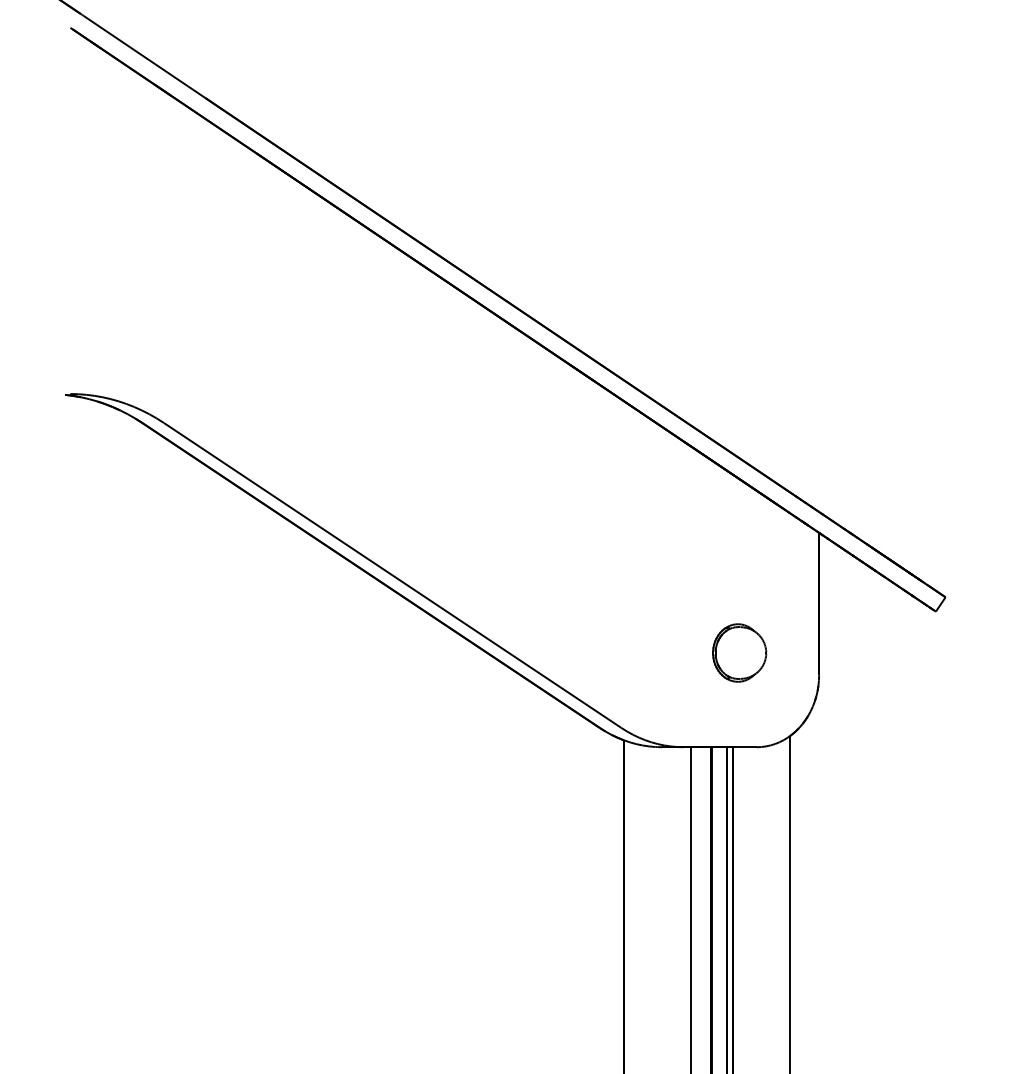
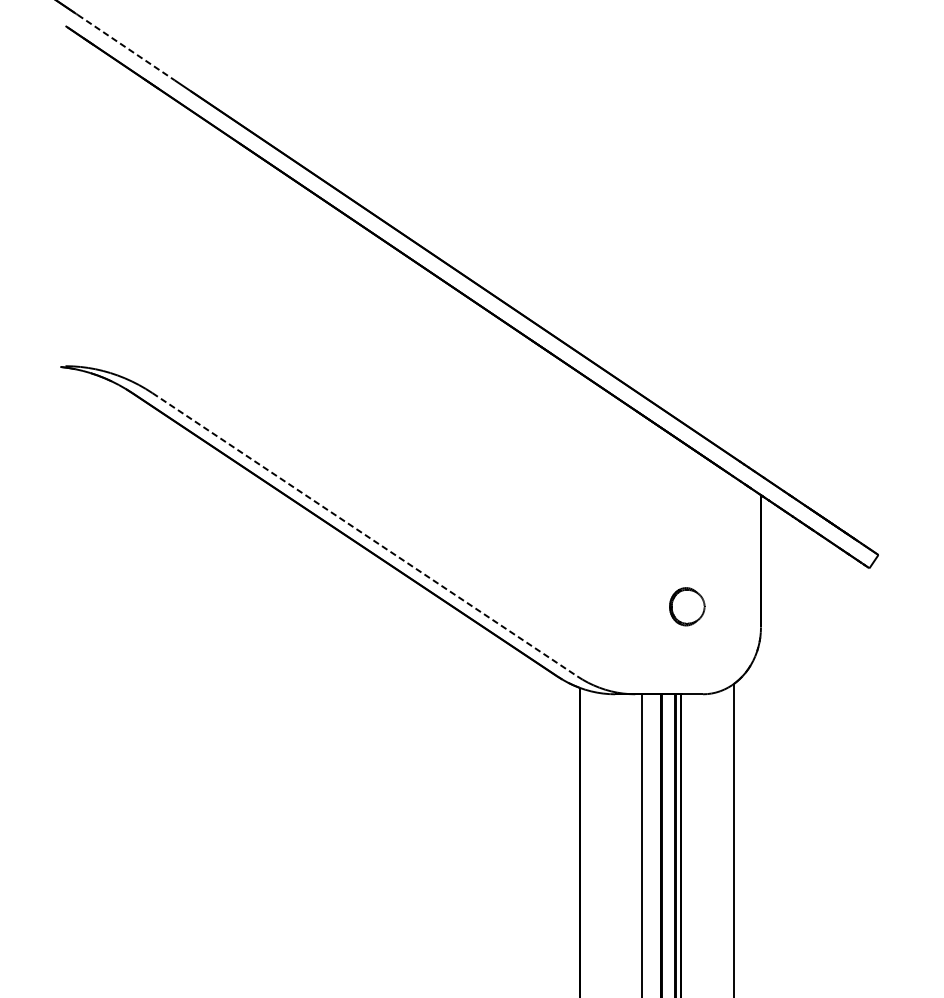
line: (135, 51) -> (125, 48), solid -> dashed
line: (392, 575) -> (364, 534), solid -> dashed
part: (739, 652) -> (687, 606), size x0.7

